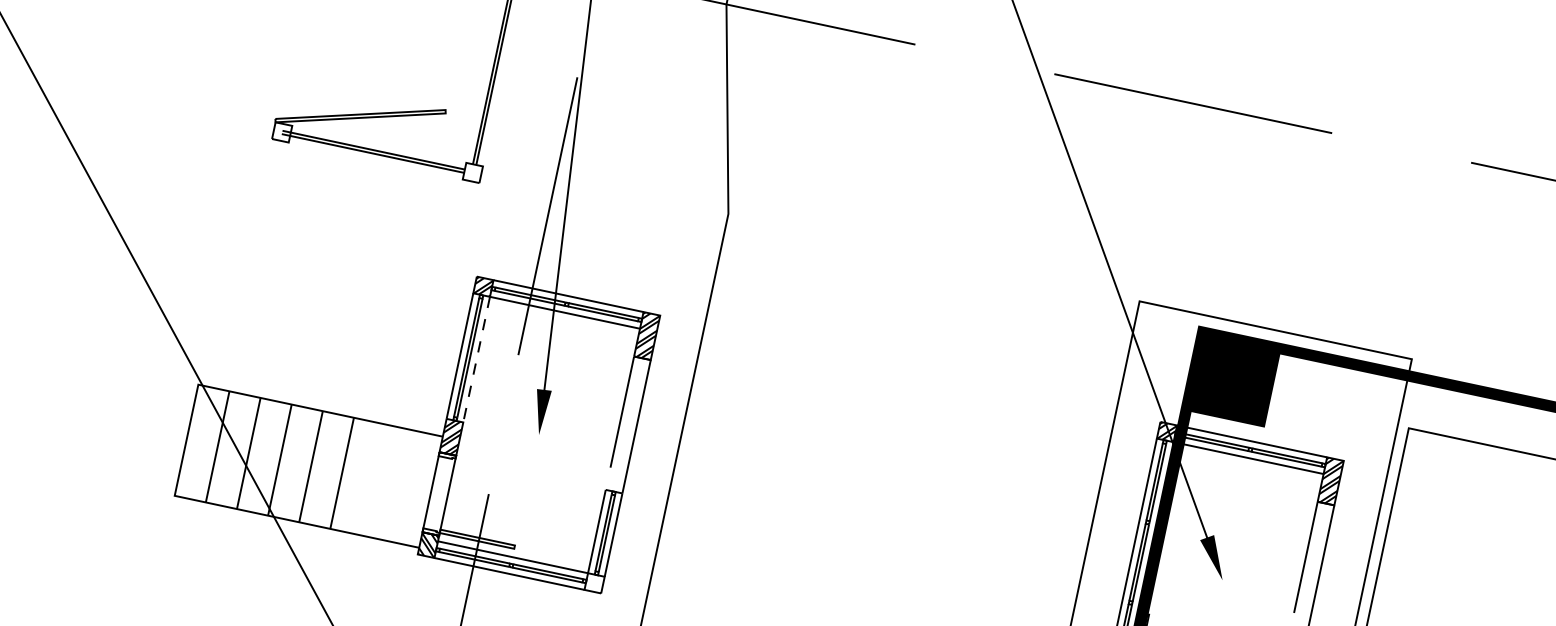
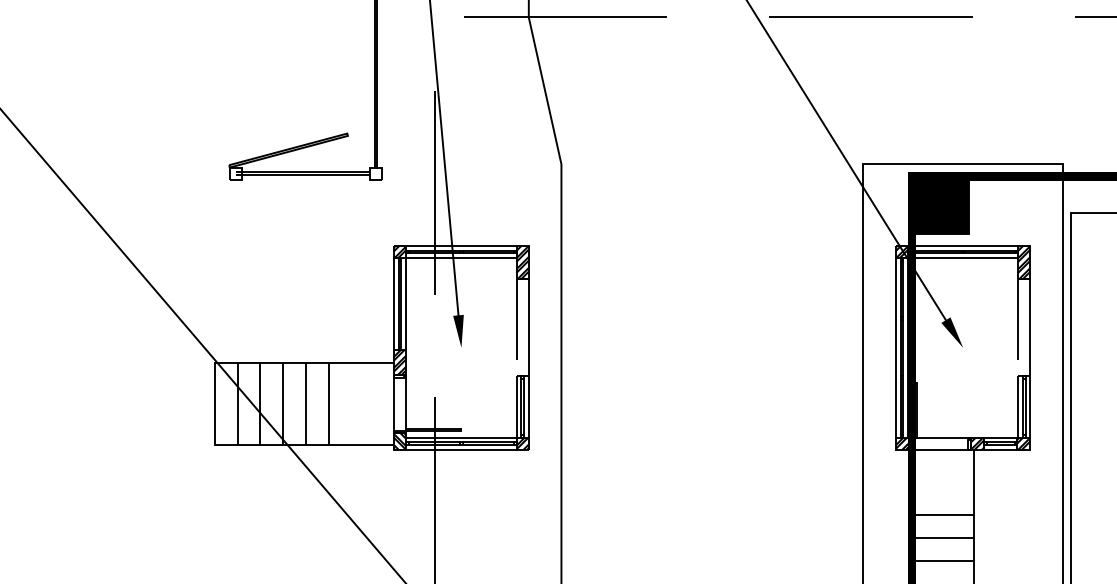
line: (476, 360) -> (406, 304), dashed -> solid
hatch: (594, 583) -> (522, 443), added

